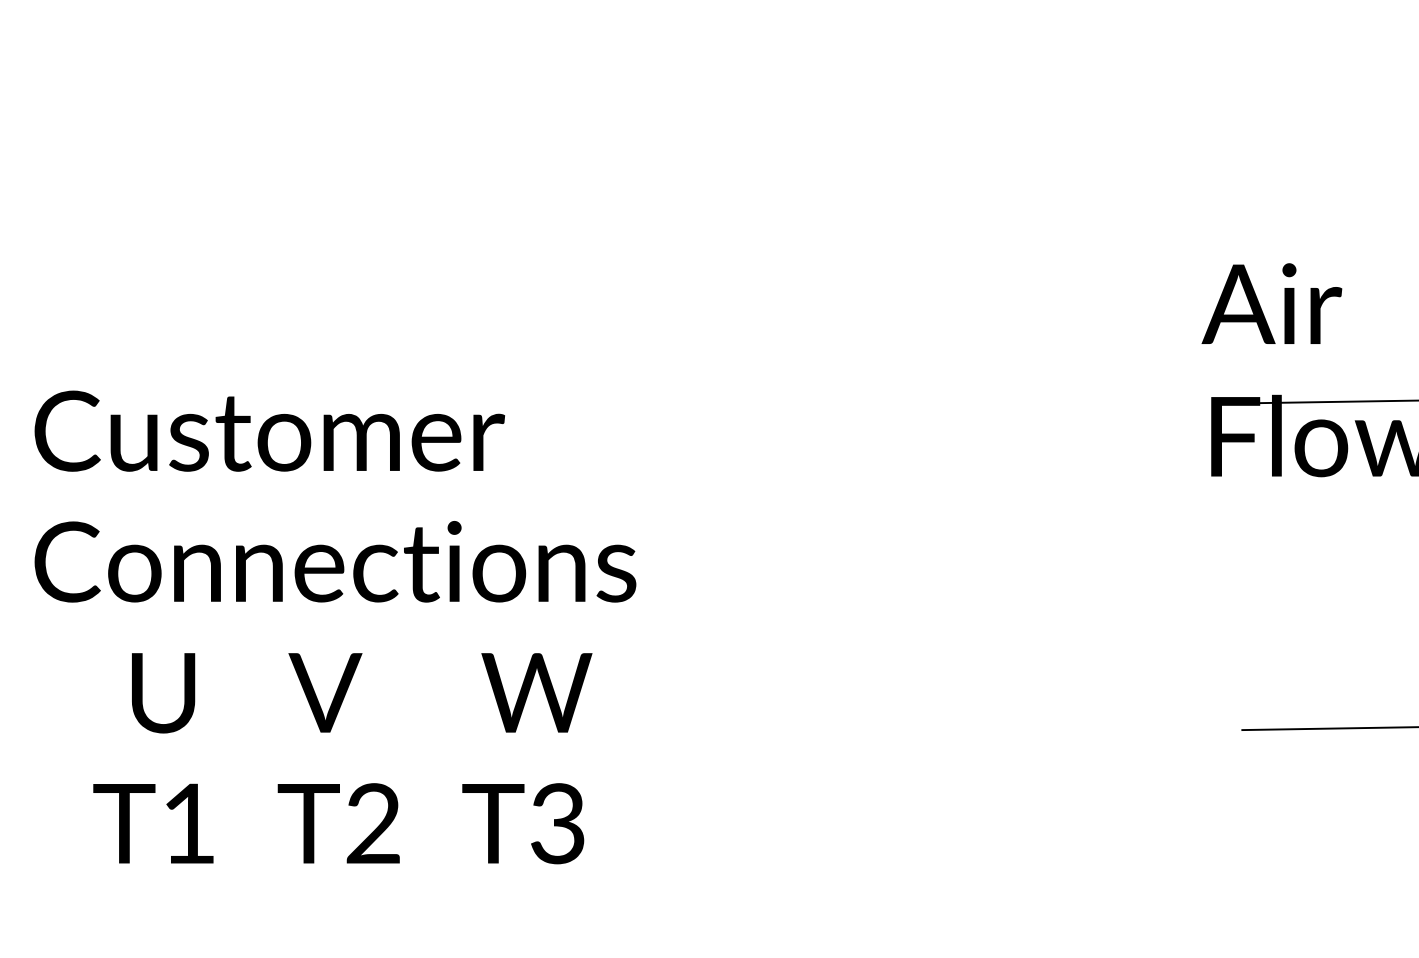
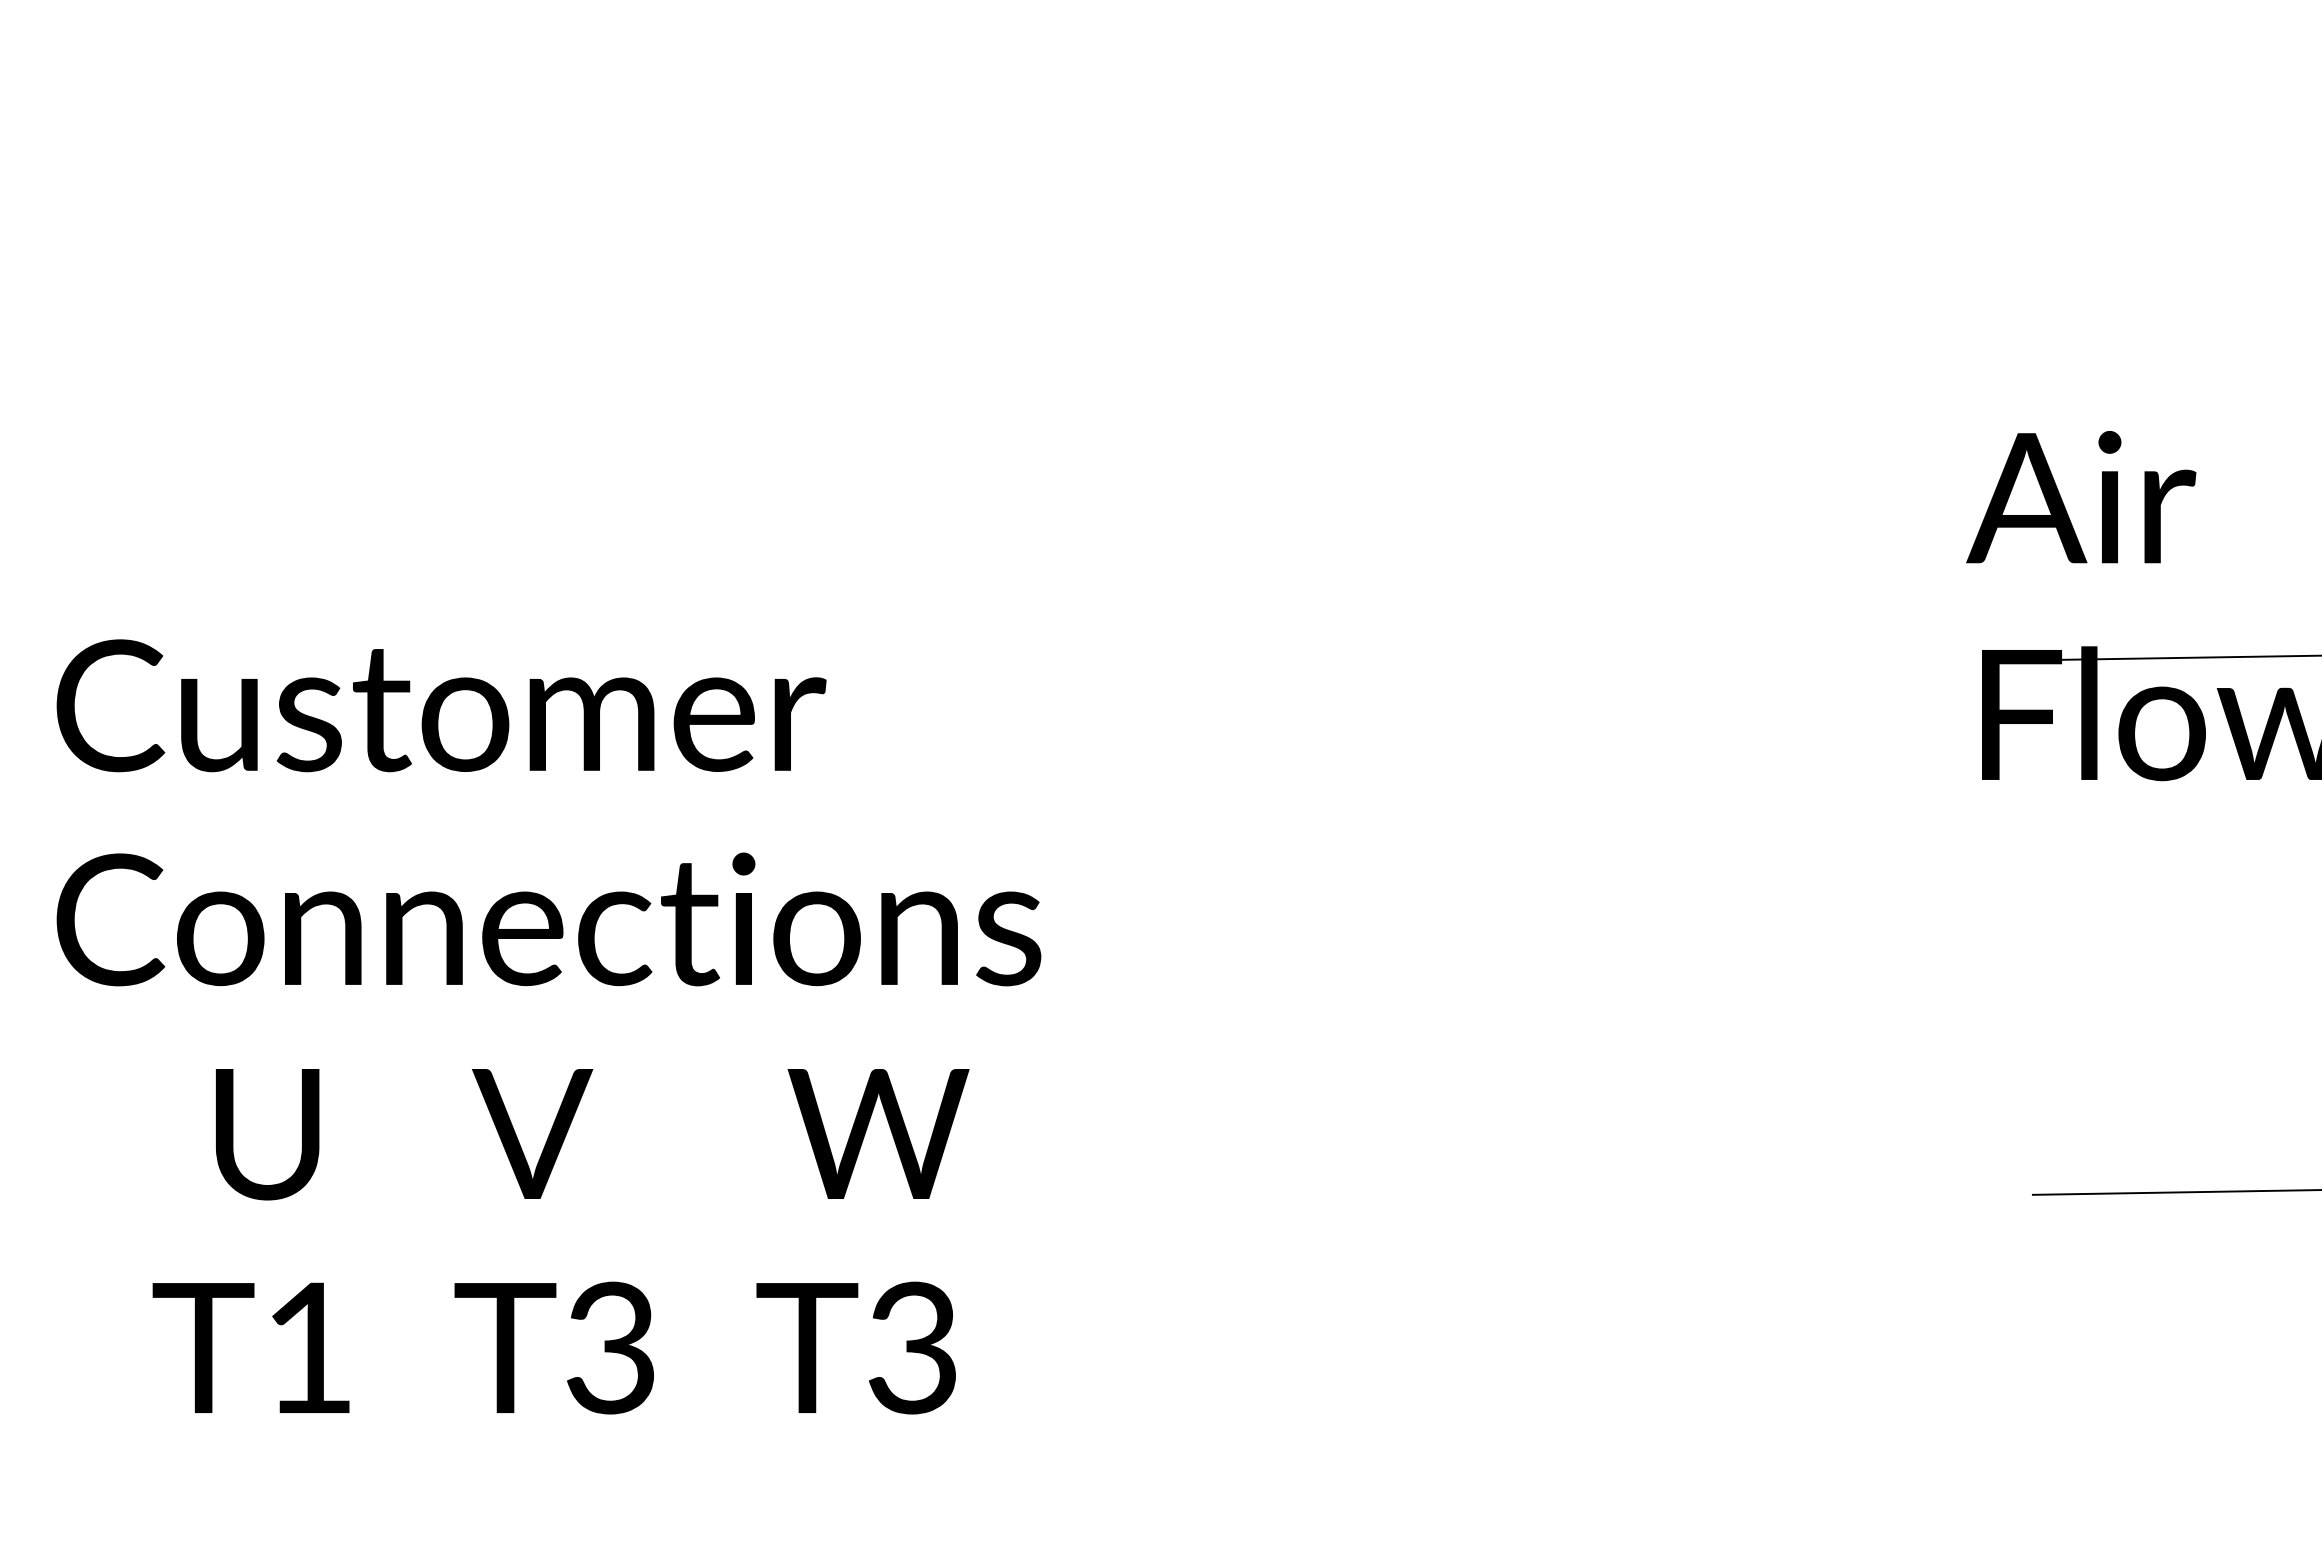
text: (372, 824) -> (609, 1349), T2 -> T3

